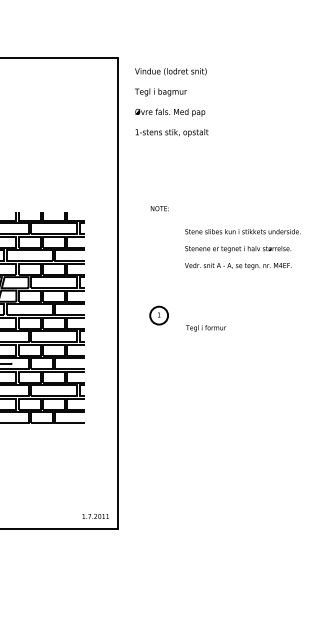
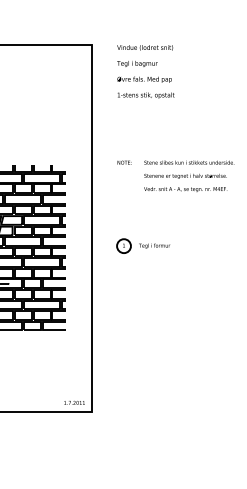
text: (171, 102) -> (145, 71), moved
text: (243, 248) -> (189, 175), moved
text: (205, 327) -> (154, 245), moved

